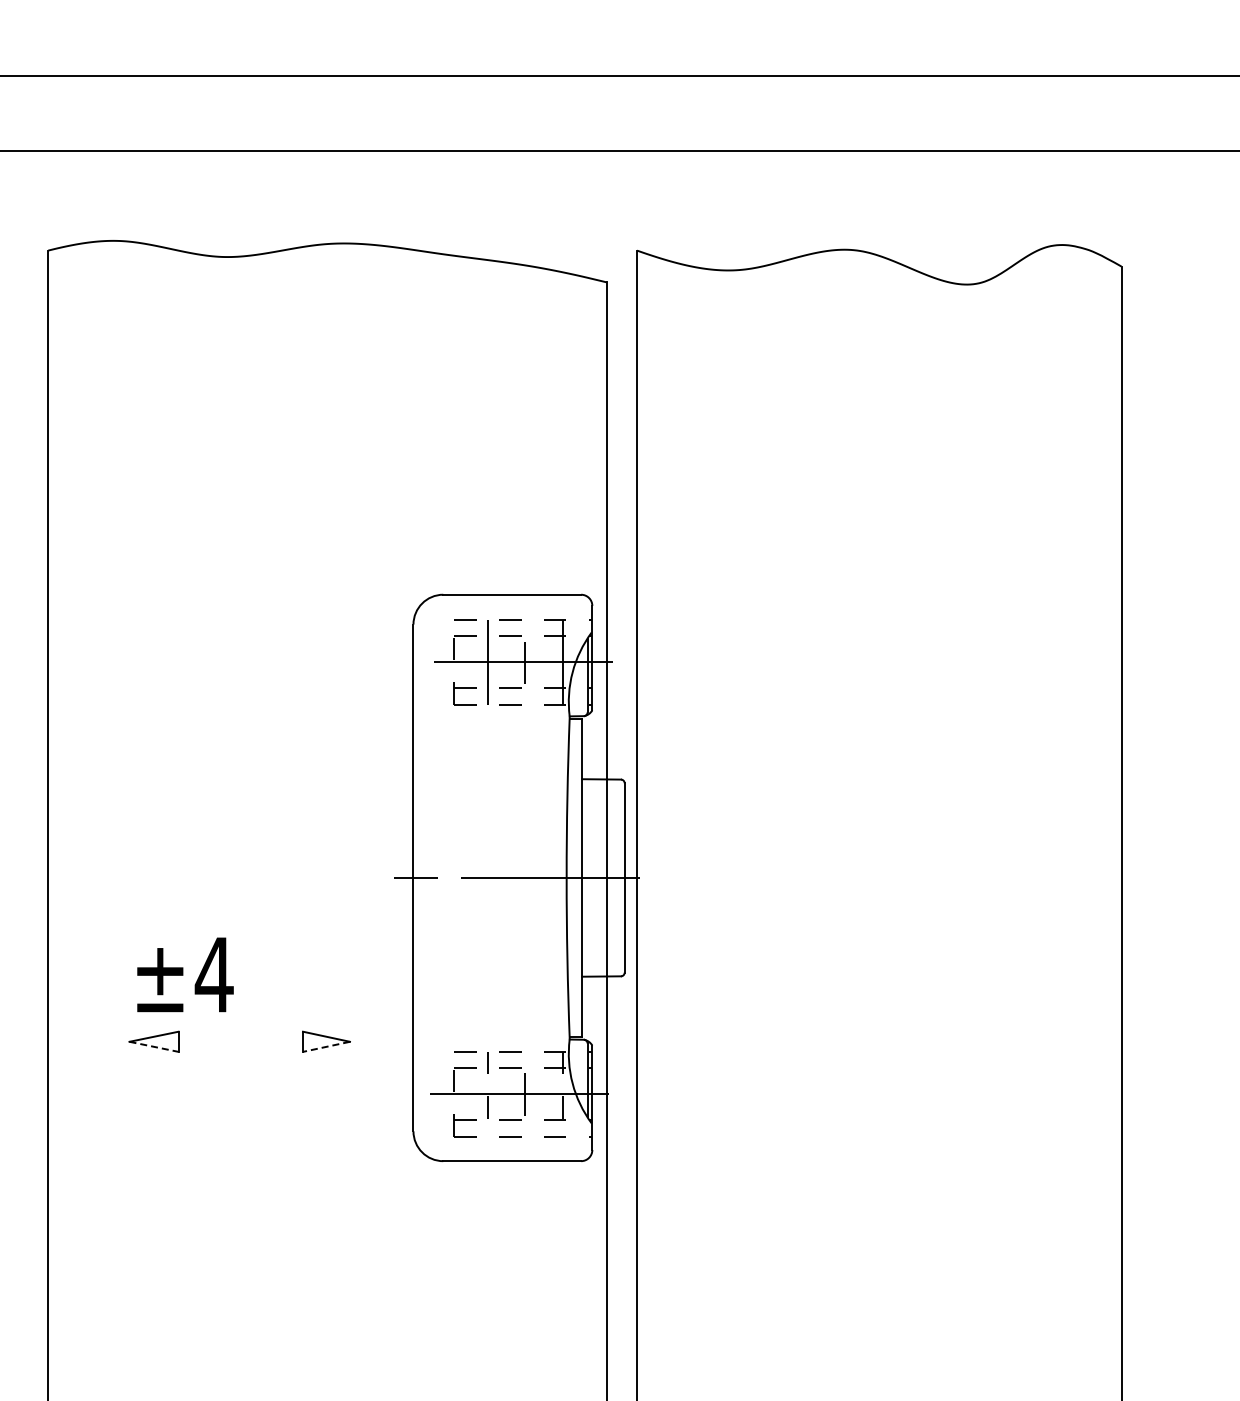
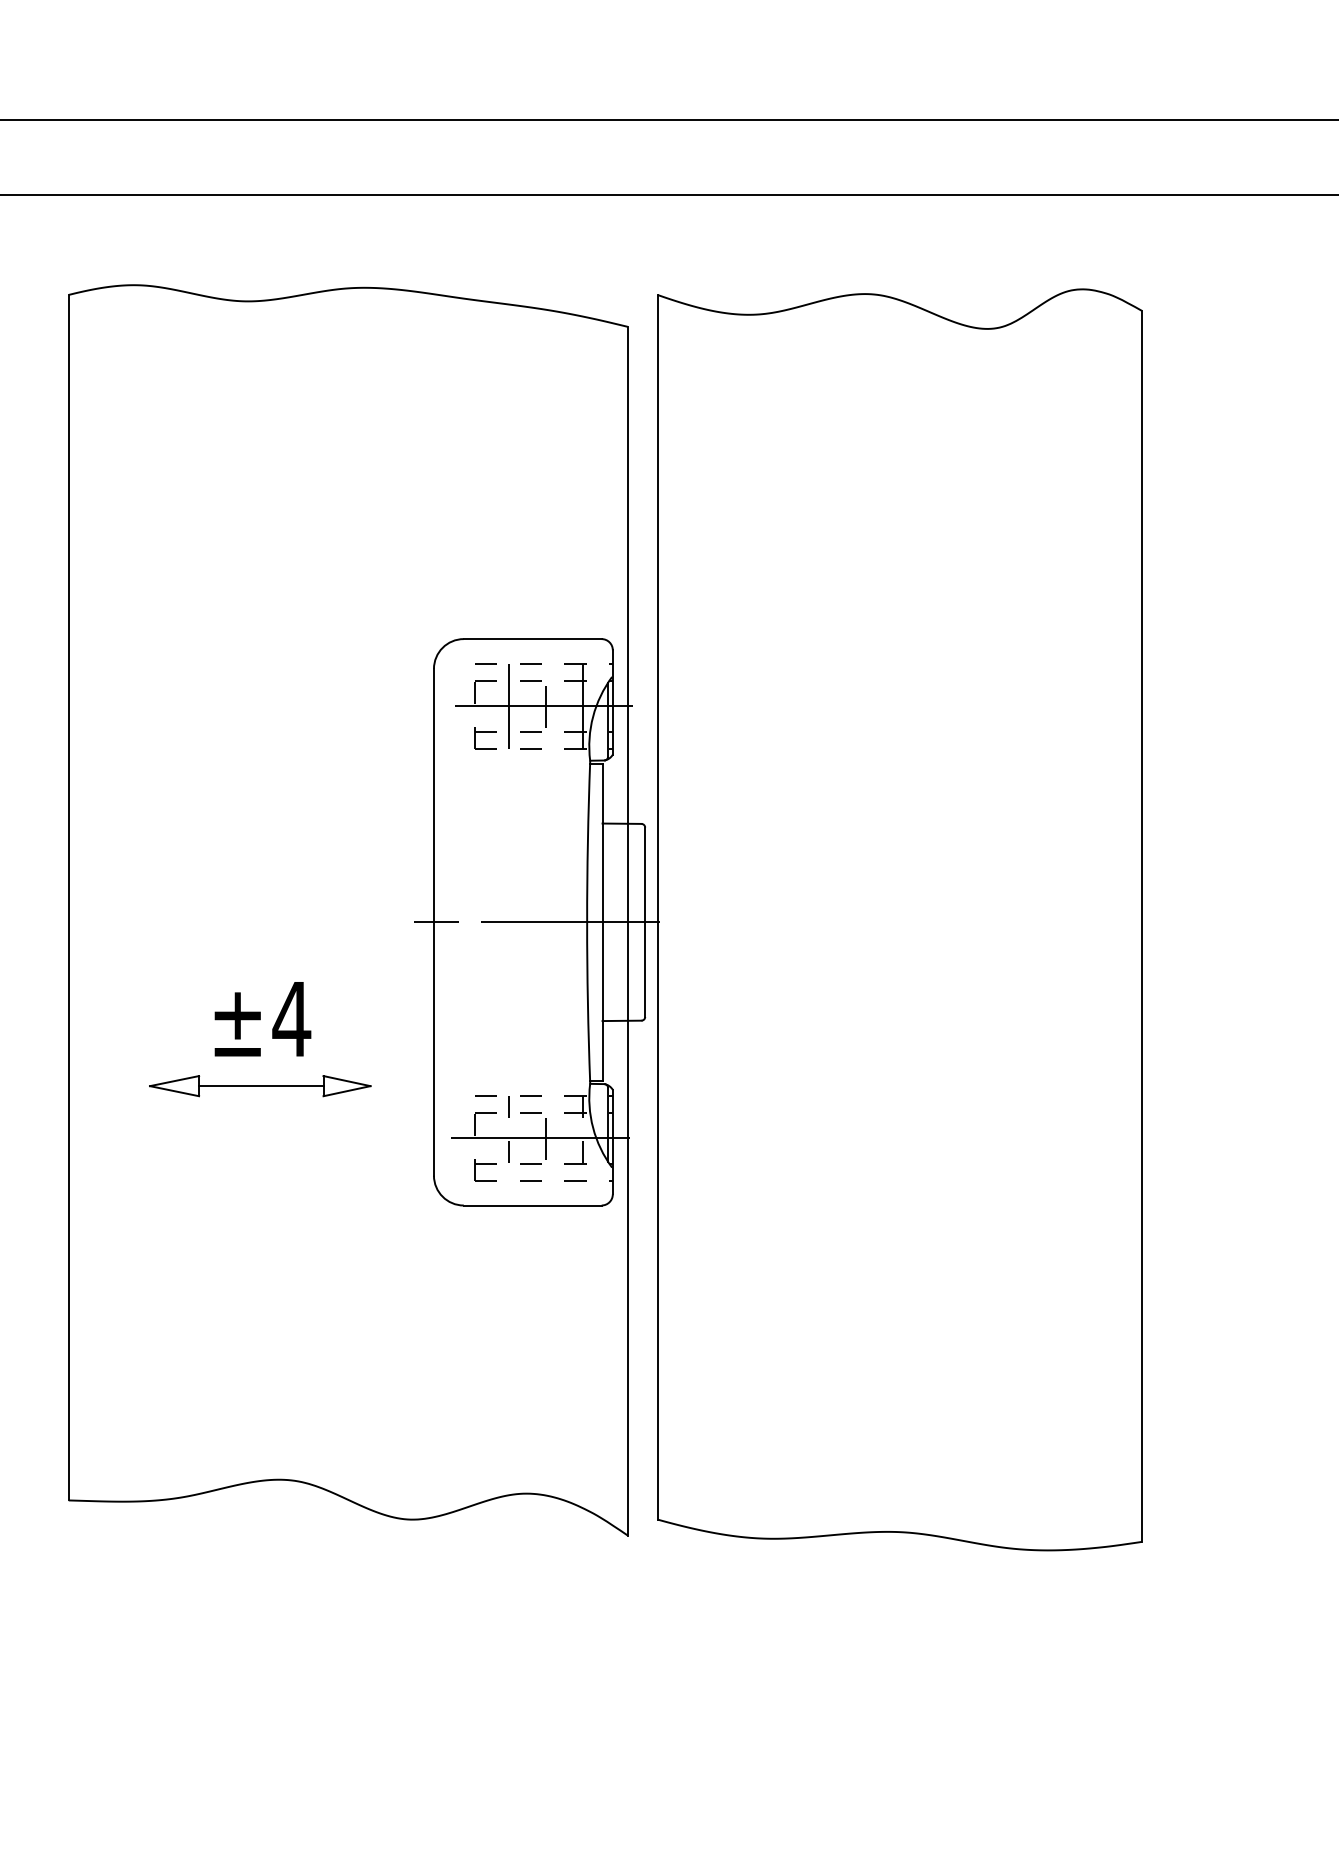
text: (185, 975) -> (262, 1019), moved
line: (241, 1042) -> (261, 1086), added
line: (155, 1047) -> (175, 1091), dashed -> solid
line: (326, 1047) -> (346, 1091), dashed -> solid

